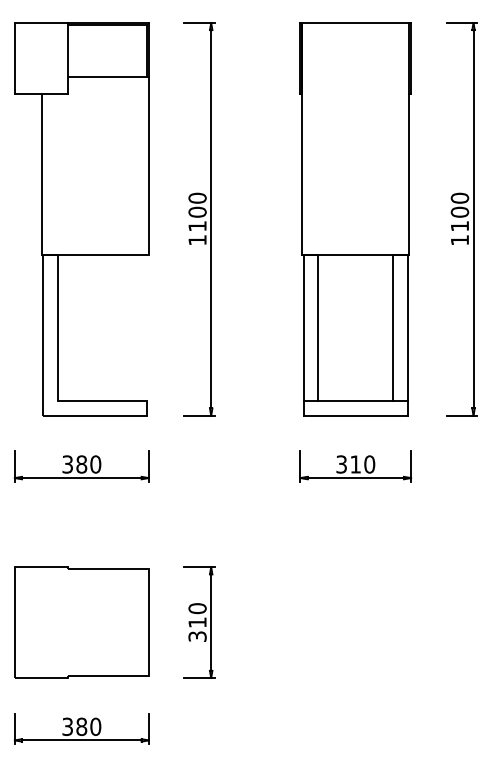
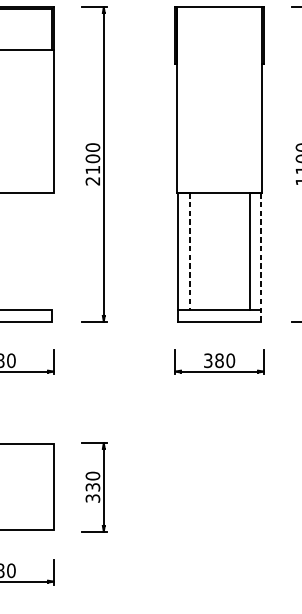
text: (197, 240) -> (92, 181), 1100 -> 2100
line: (318, 328) -> (189, 251), solid -> dashed
line: (407, 335) -> (260, 257), solid -> dashed
text: (355, 464) -> (219, 360), 310 -> 380
text: (197, 622) -> (92, 487), 310 -> 330

